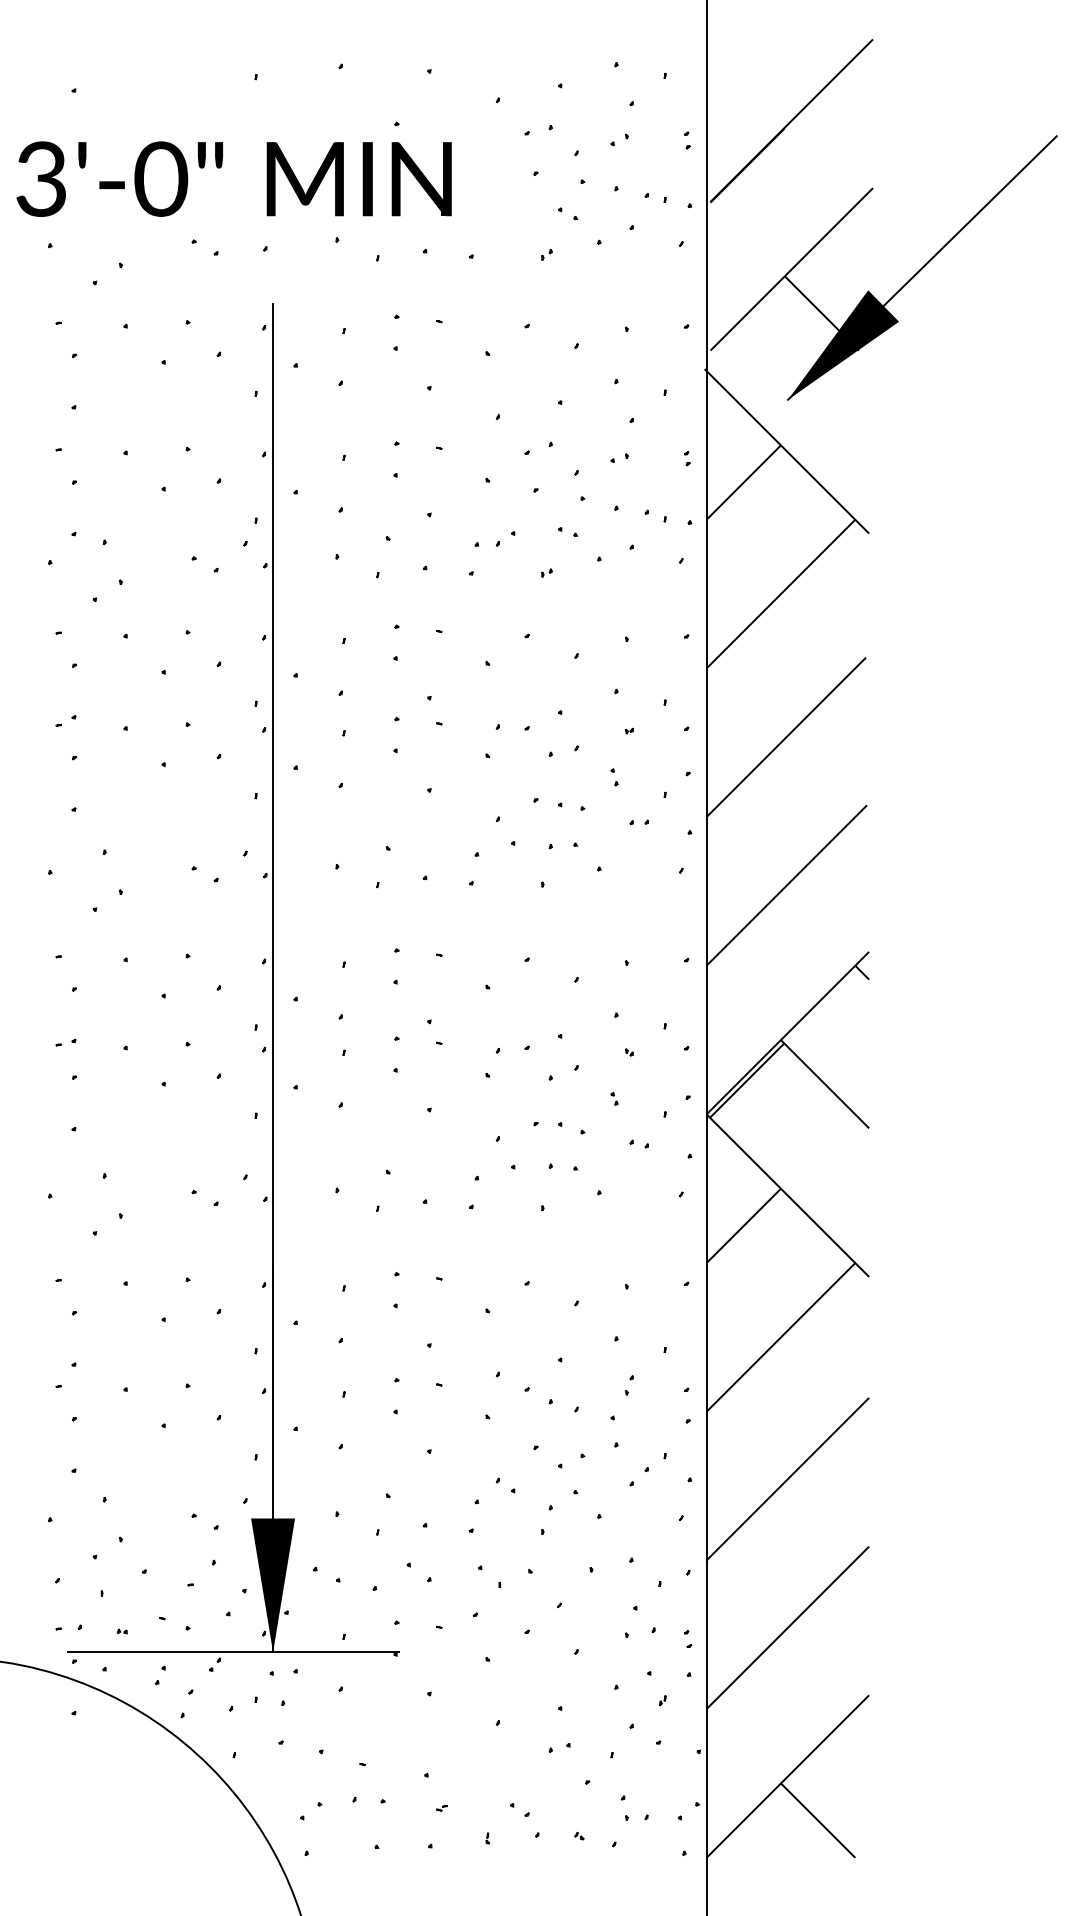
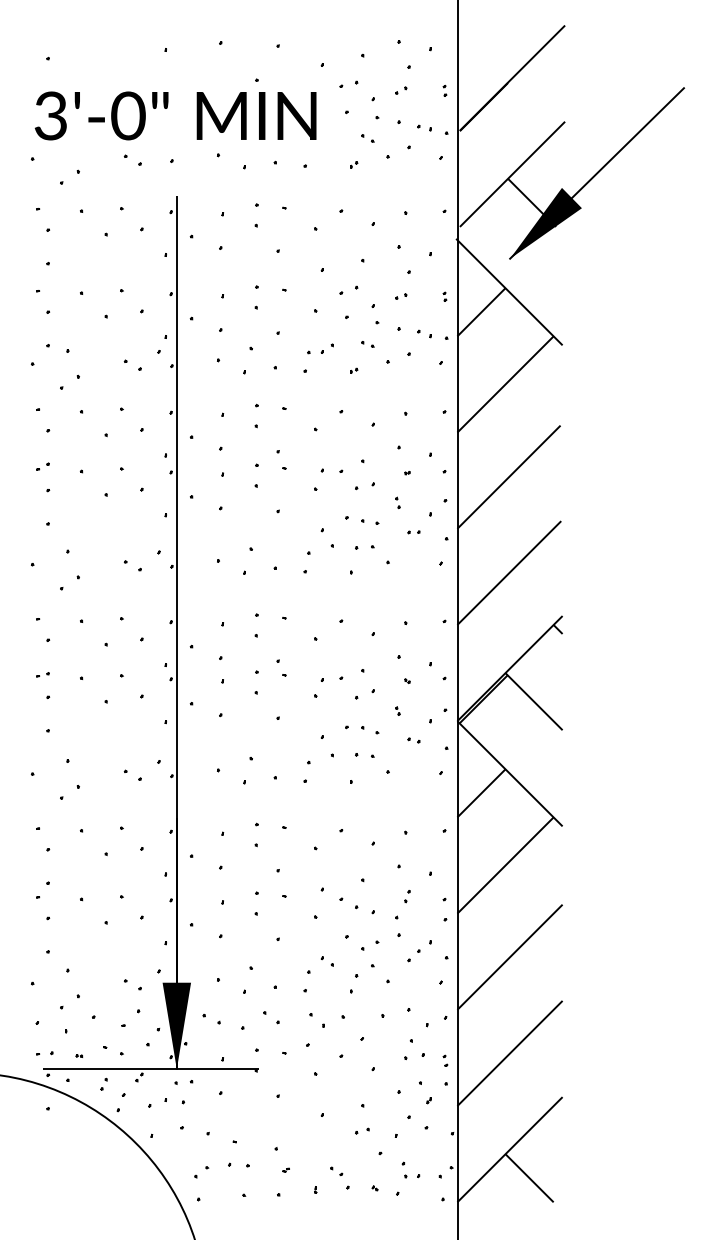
text: (233, 178) -> (175, 115), moved

